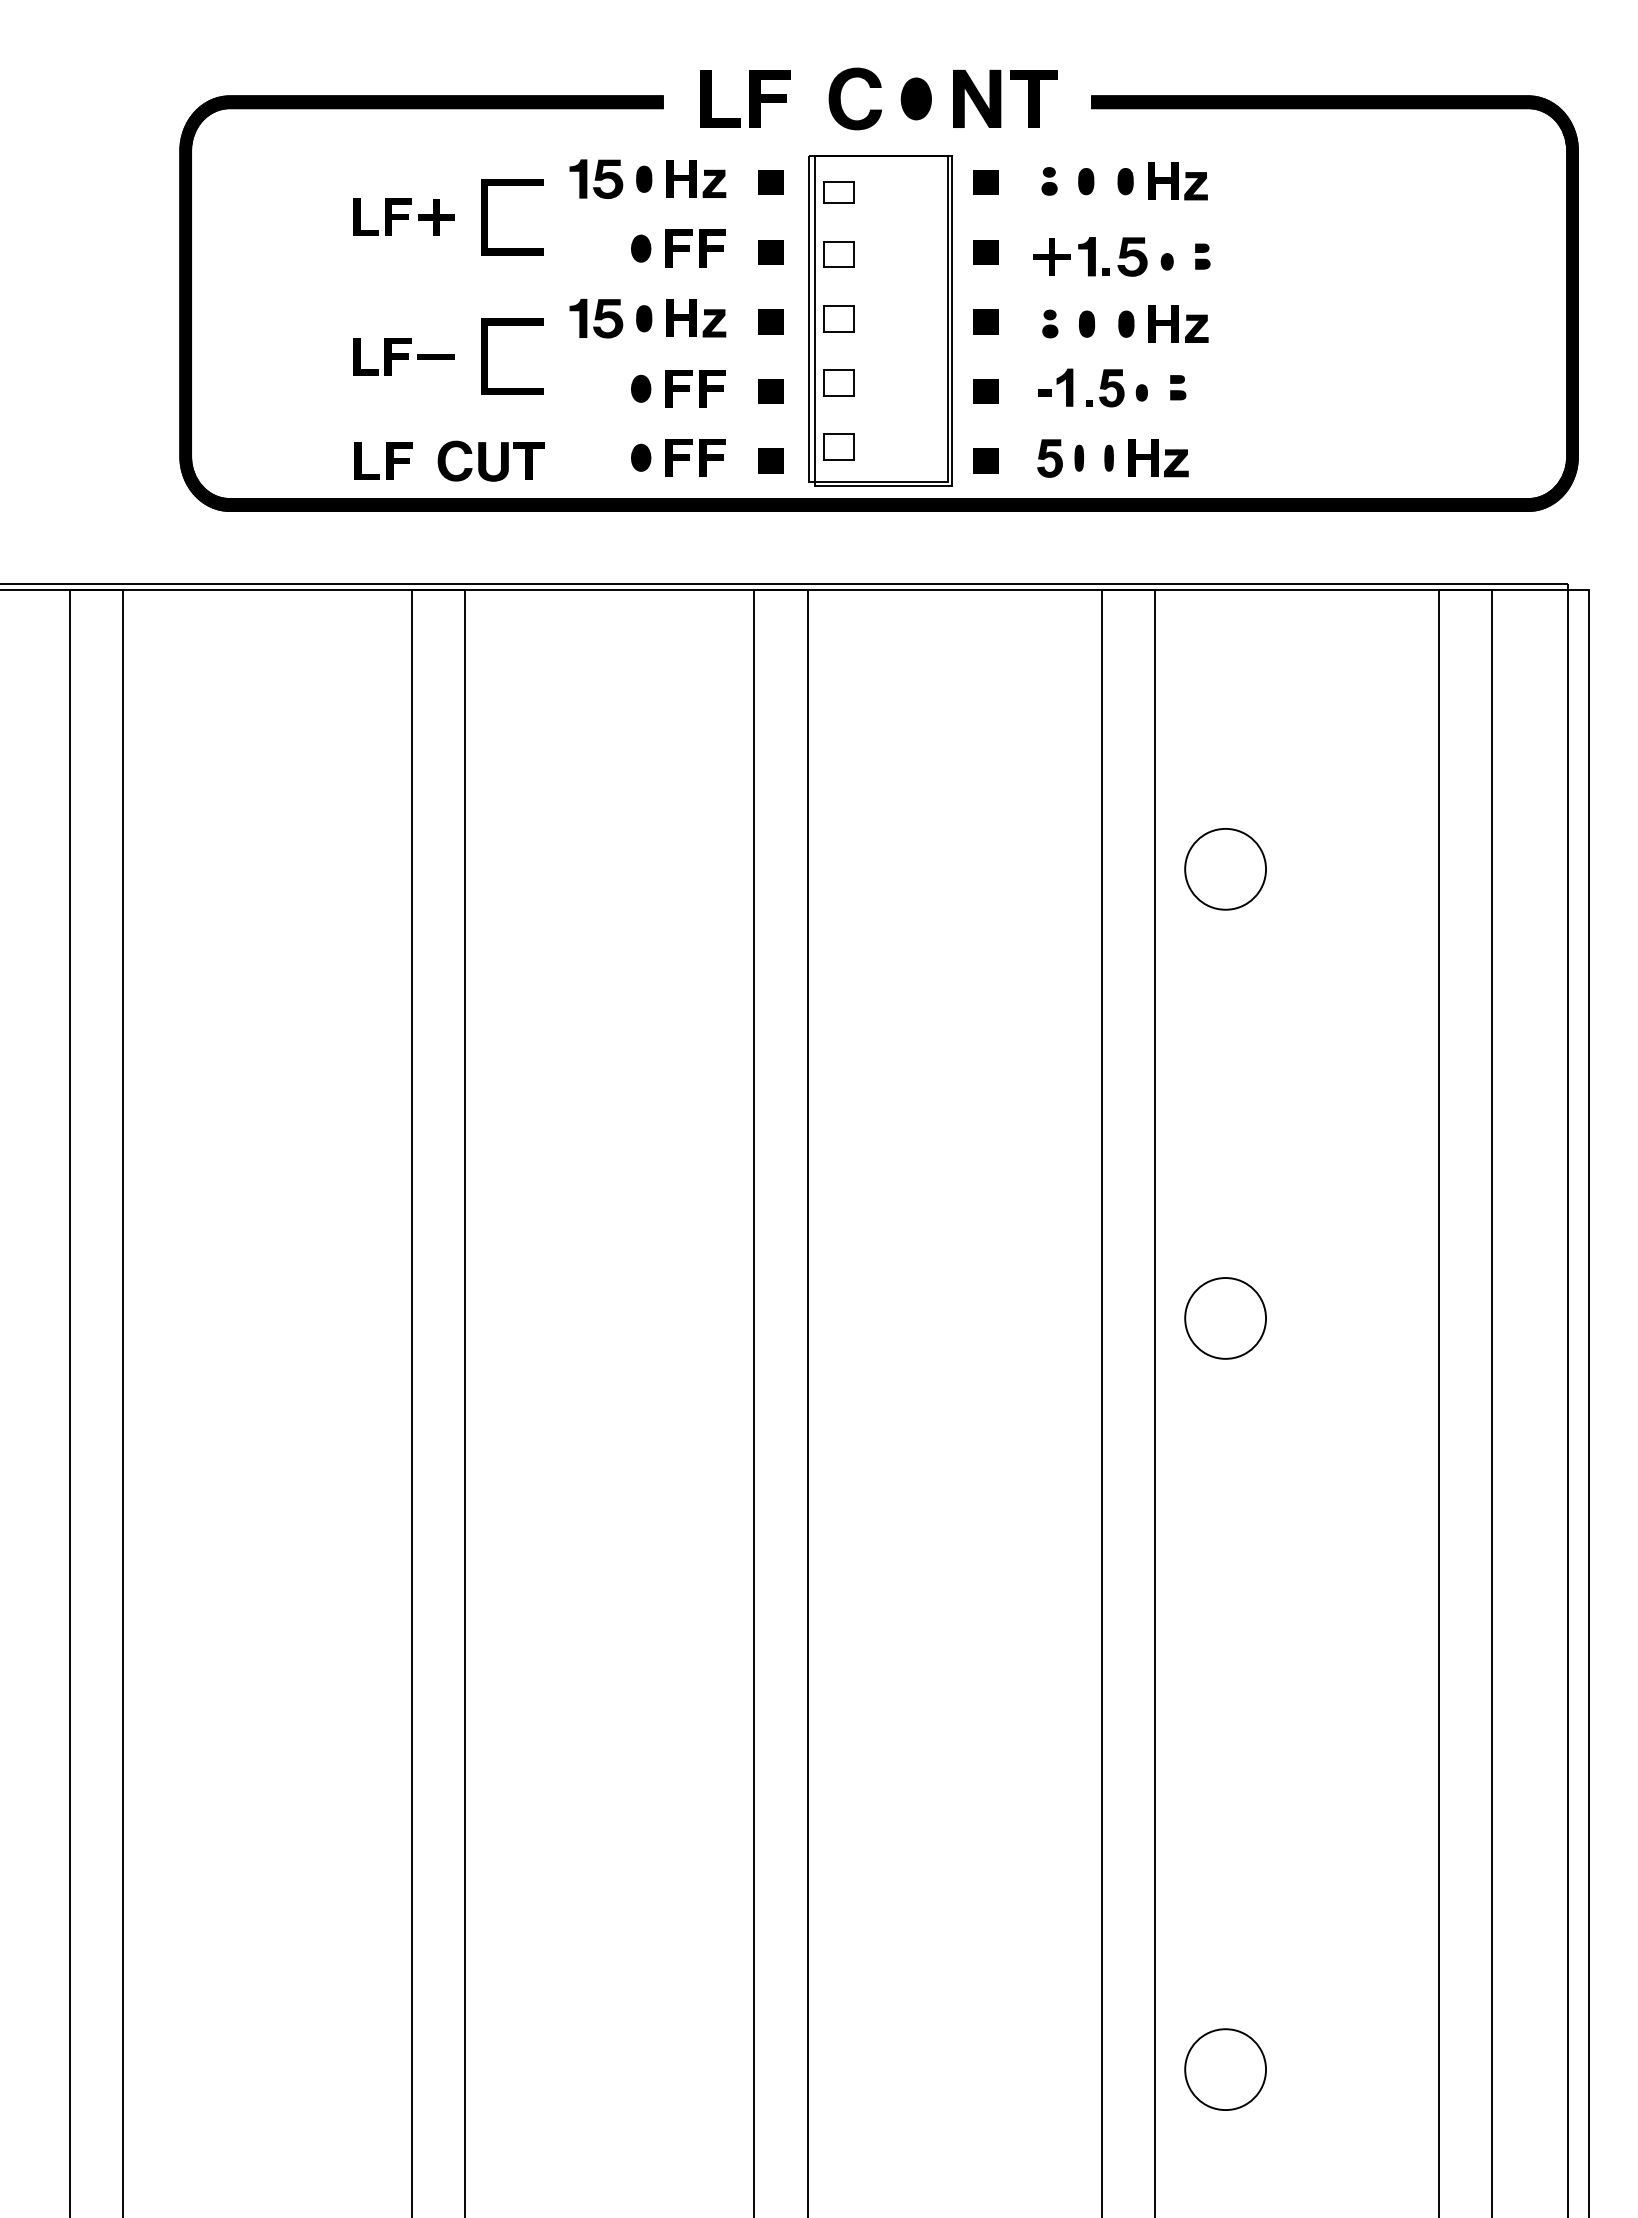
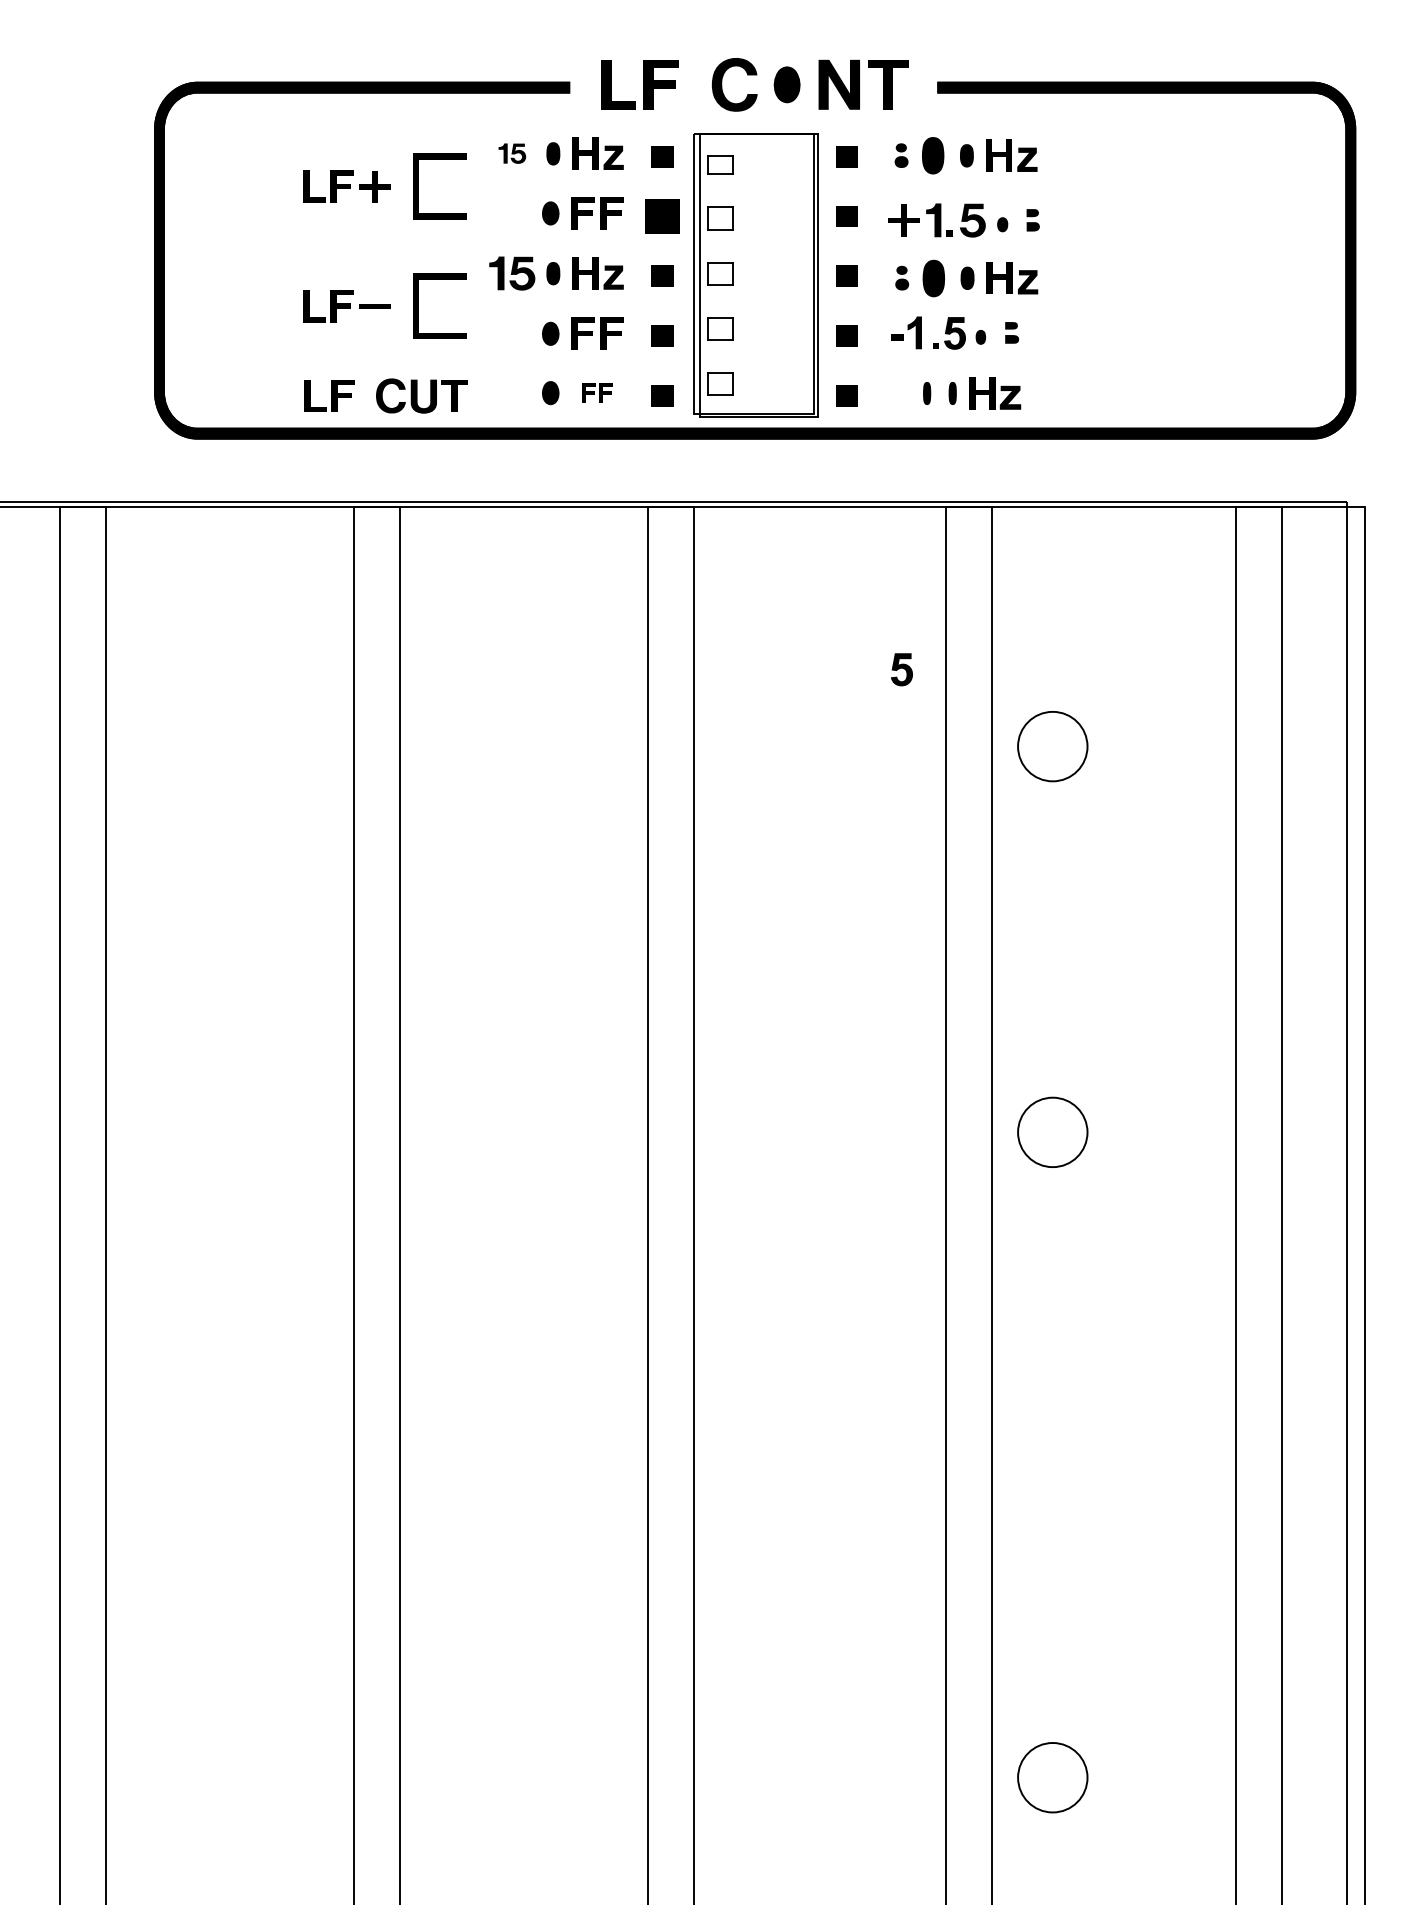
part: (596, 178) -> (512, 153), size x0.6
part: (1085, 181) -> (932, 155), size x1.6
part: (771, 252) -> (662, 216), size x1.6
part: (1086, 323) -> (933, 277), size x1.6
part: (695, 458) -> (597, 393), size x0.6
part: (1049, 458) -> (901, 669), moved

